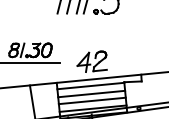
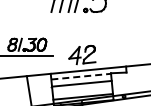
line: (91, 85) -> (81, 76), solid -> dashed
line: (92, 100) -> (82, 89), removed

